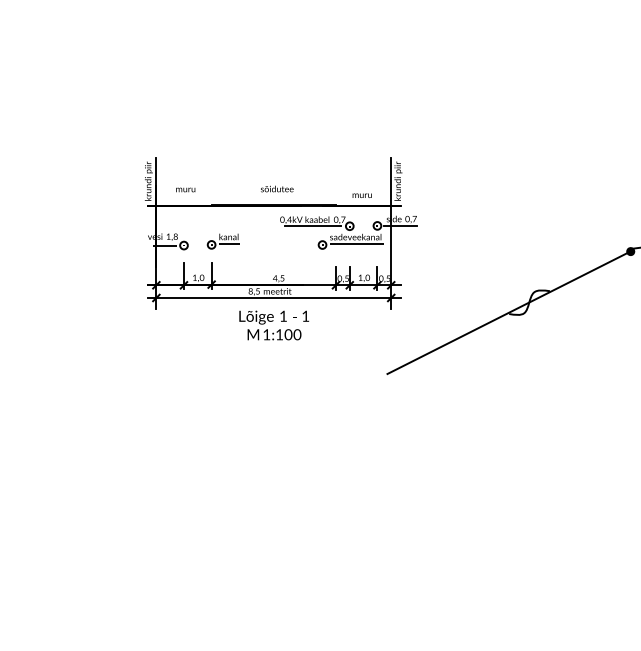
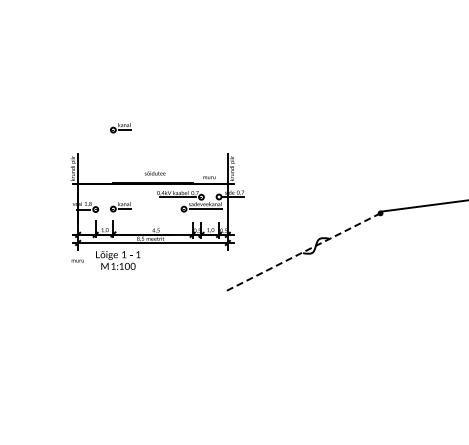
part: (222, 118) -> (120, 128), added
text: (185, 189) -> (77, 260), moved
line: (509, 312) -> (303, 252), solid -> dashed
text: (274, 325) -> (118, 260), moved

